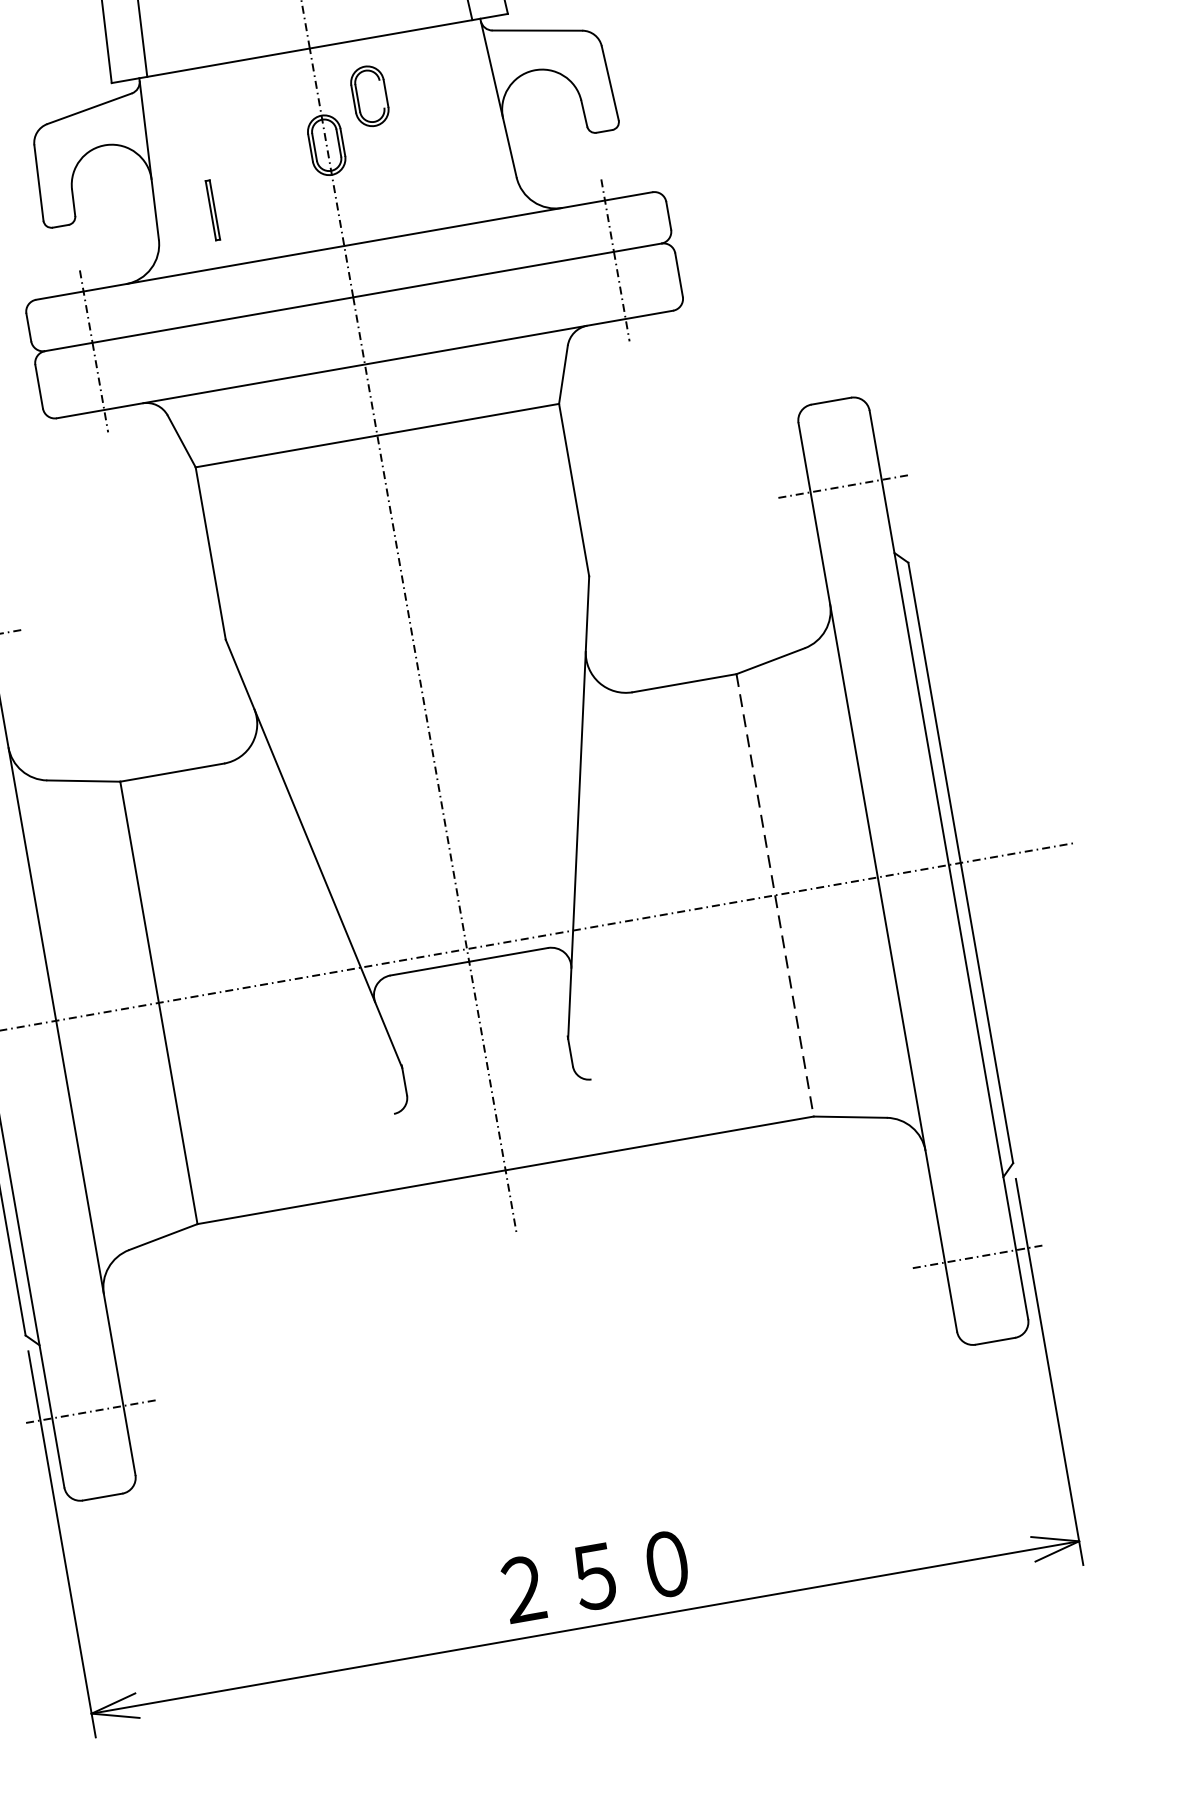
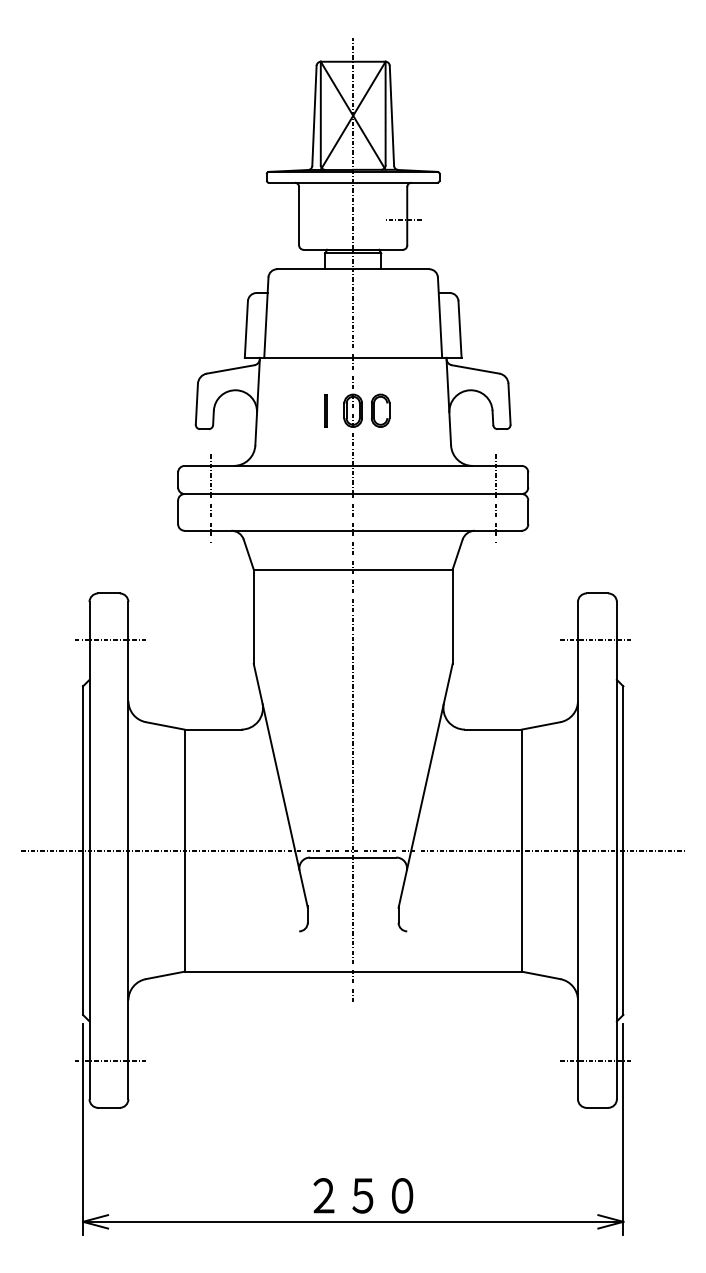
part: (369, 95) -> (380, 410), moved
line: (212, 209) -> (325, 410), moved
line: (774, 896) -> (521, 851), dashed -> solid

